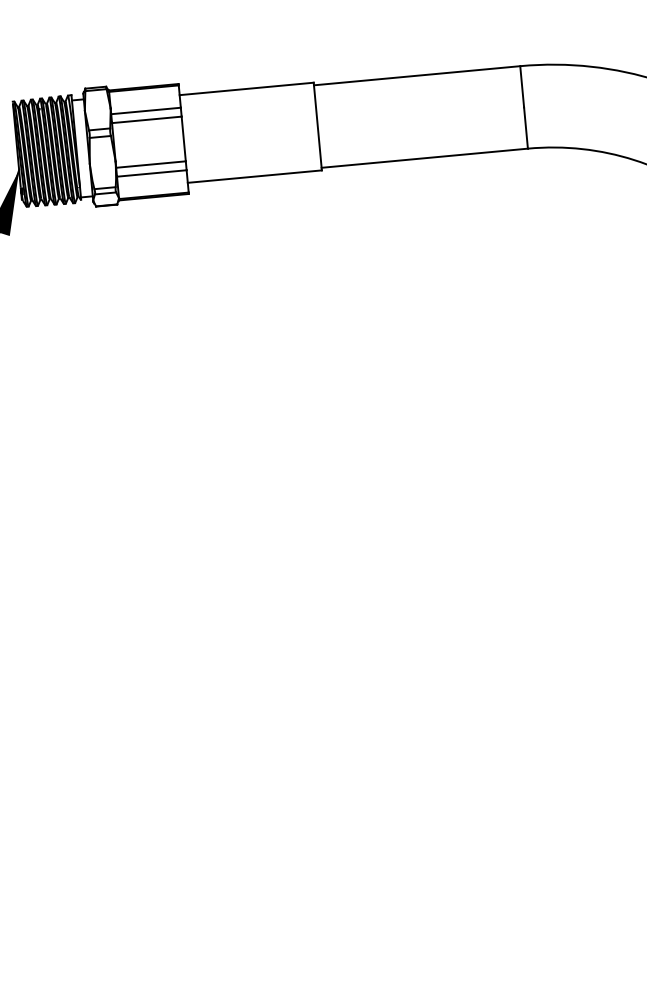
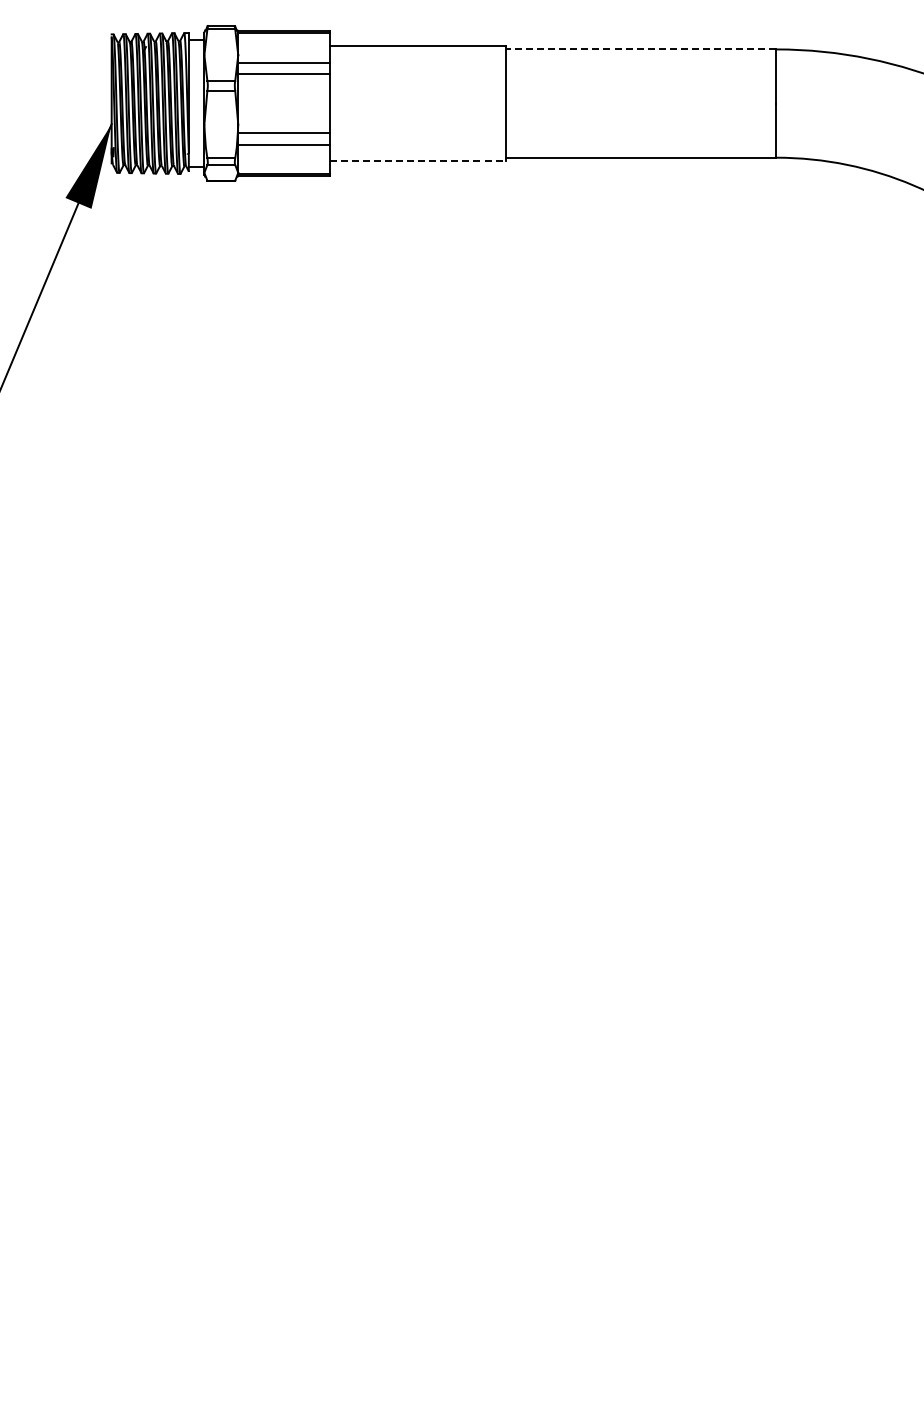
line: (416, 75) -> (640, 49), solid -> dashed
line: (254, 176) -> (417, 161), solid -> dashed

